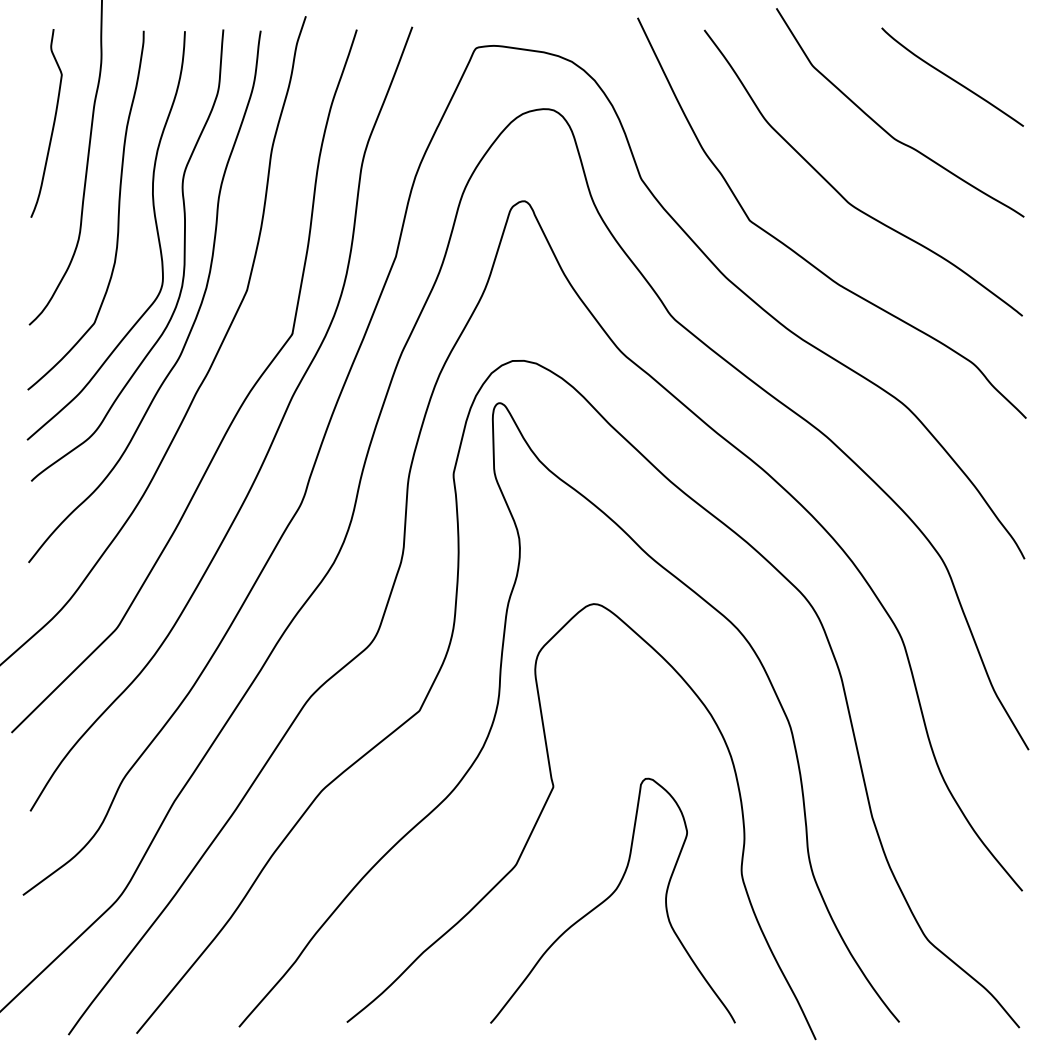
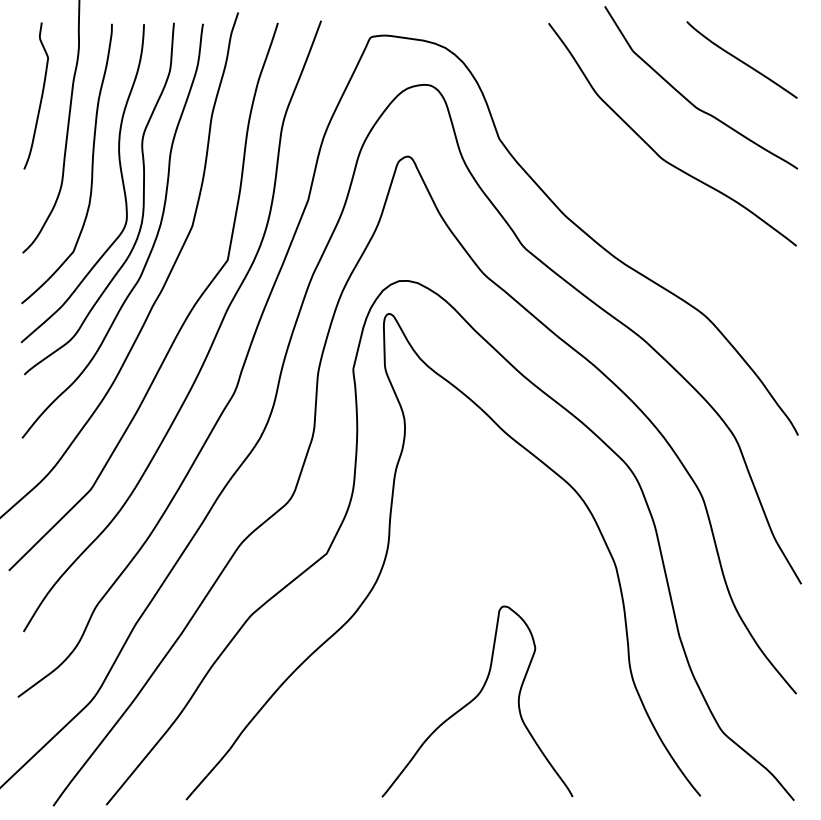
curve: (802, 256) -> (625, 199), removed
curve: (547, 803) -> (426, 625), removed

